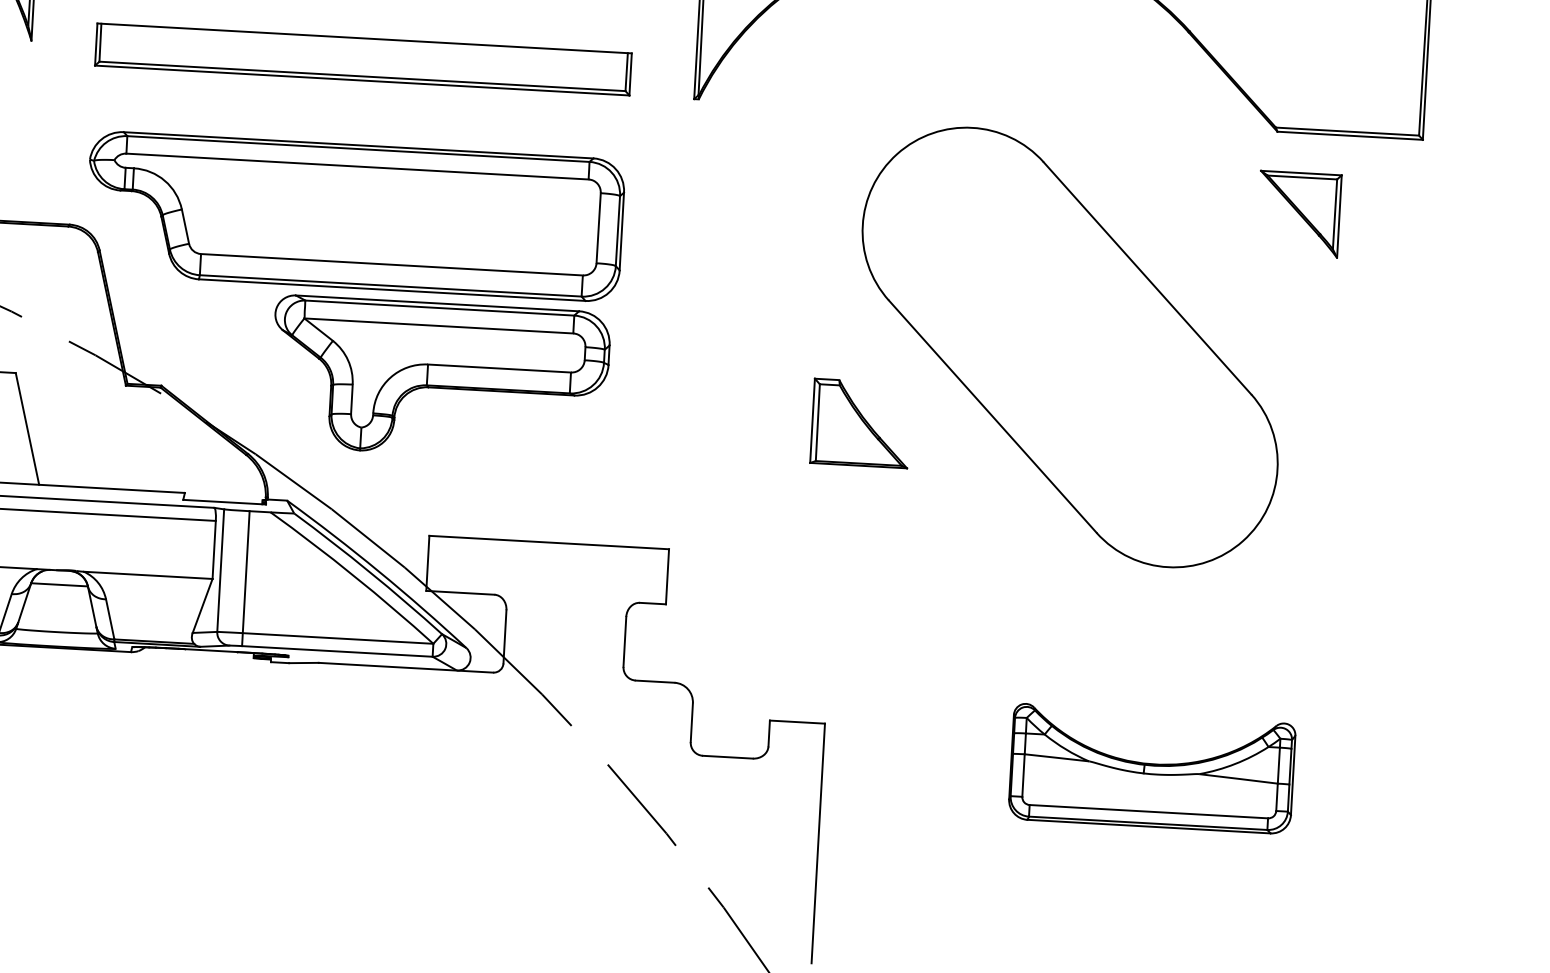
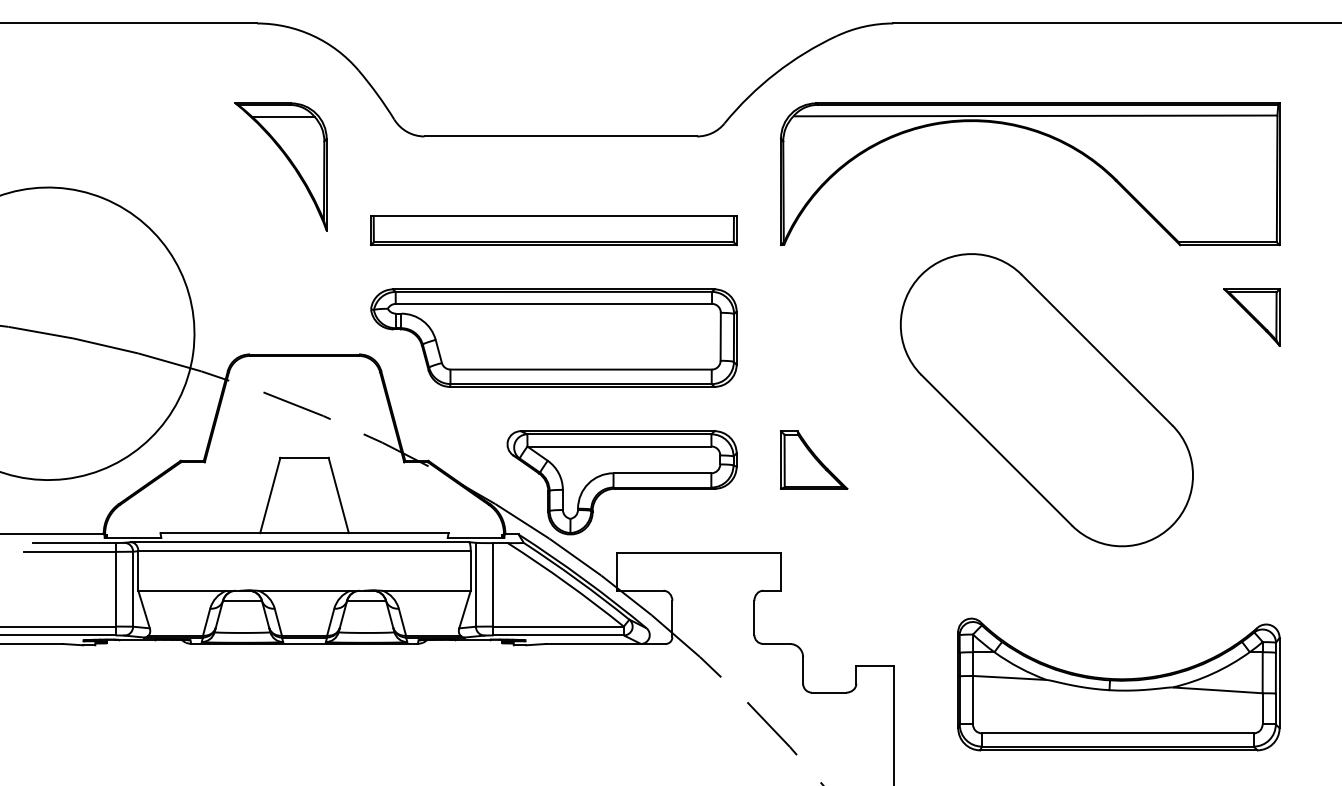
part: (1298, 214) -> (1251, 317), moved
part: (438, 378) -> (621, 482), moved
part: (860, 422) -> (813, 459), moved
part: (1151, 768) -> (1118, 684), size x1.67

